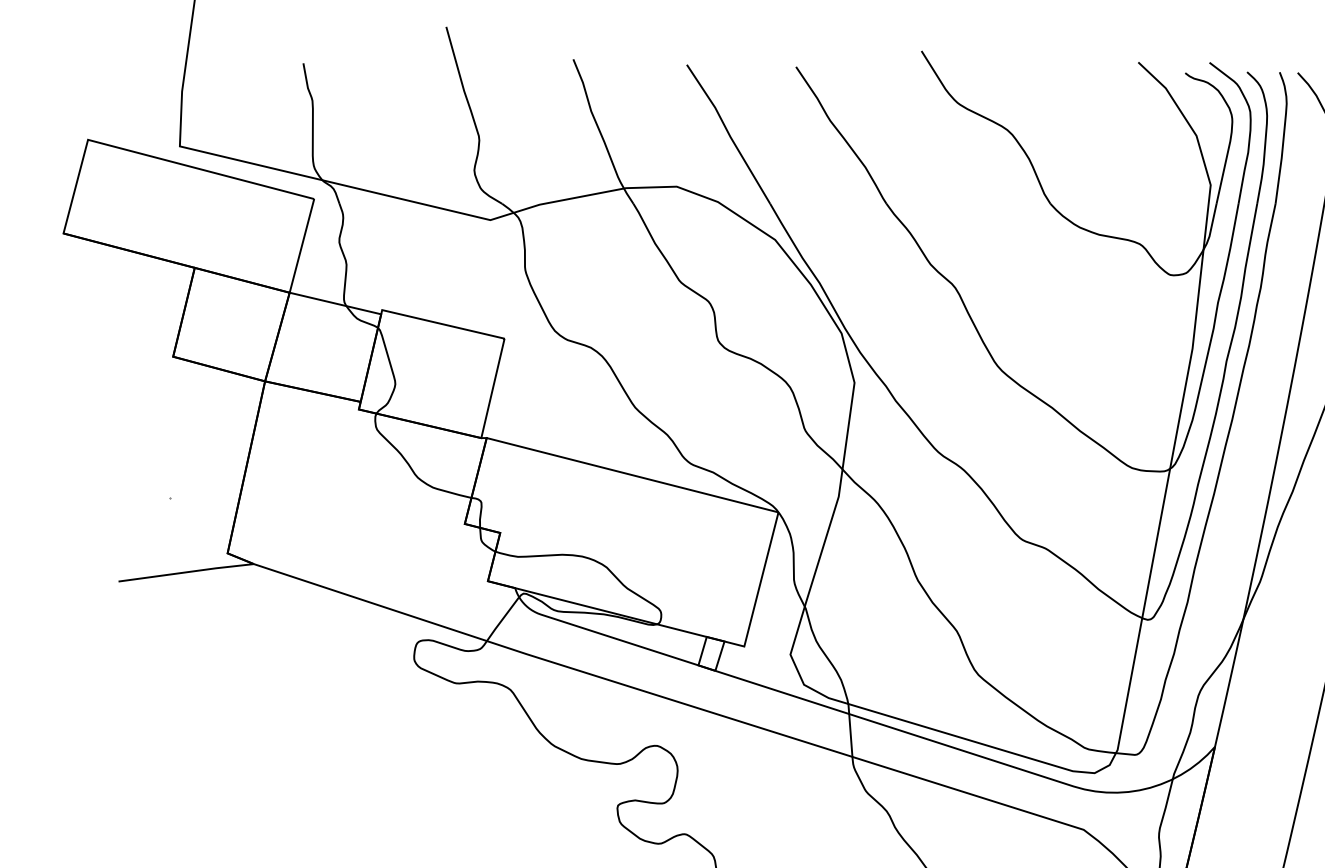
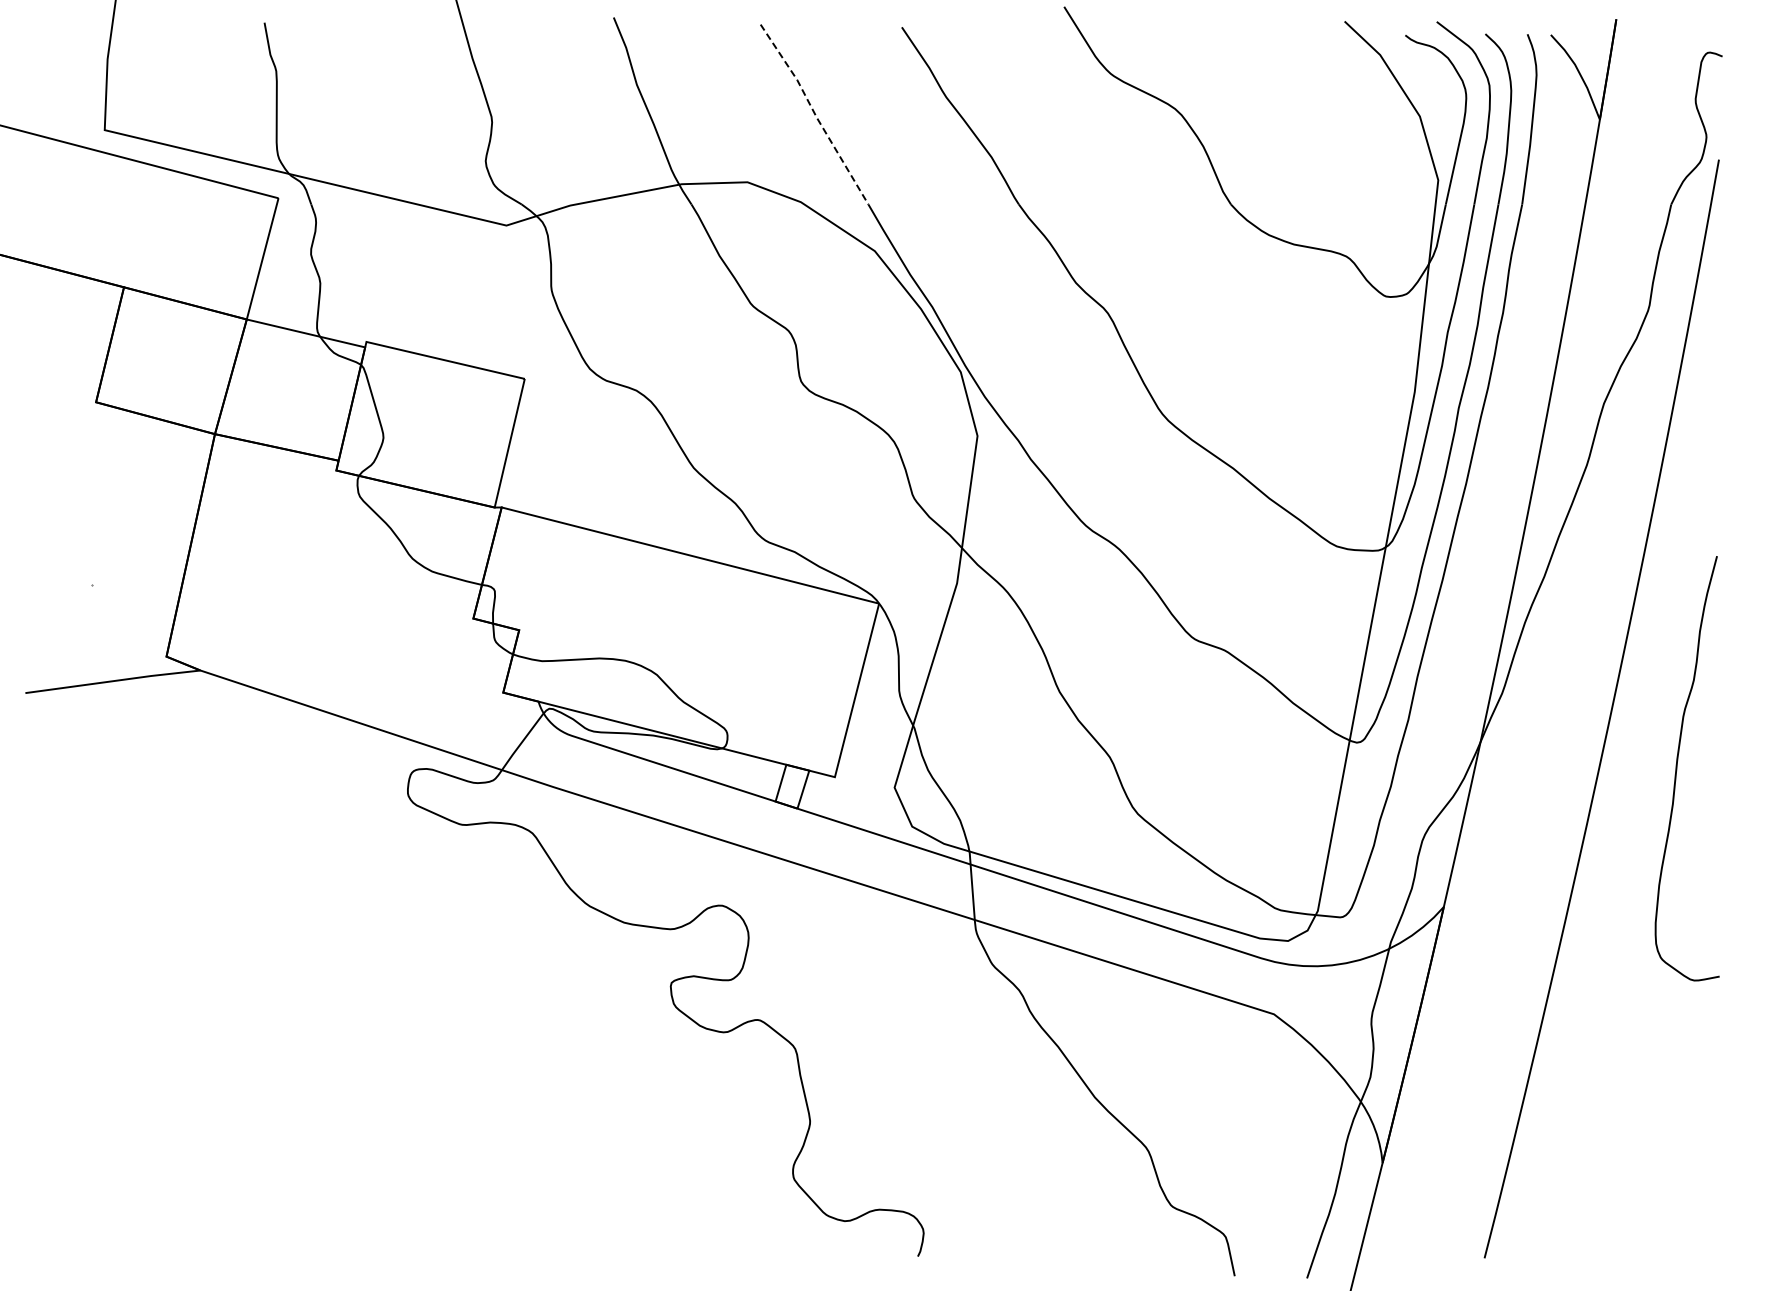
line: (729, 134) -> (815, 114), solid -> dashed

